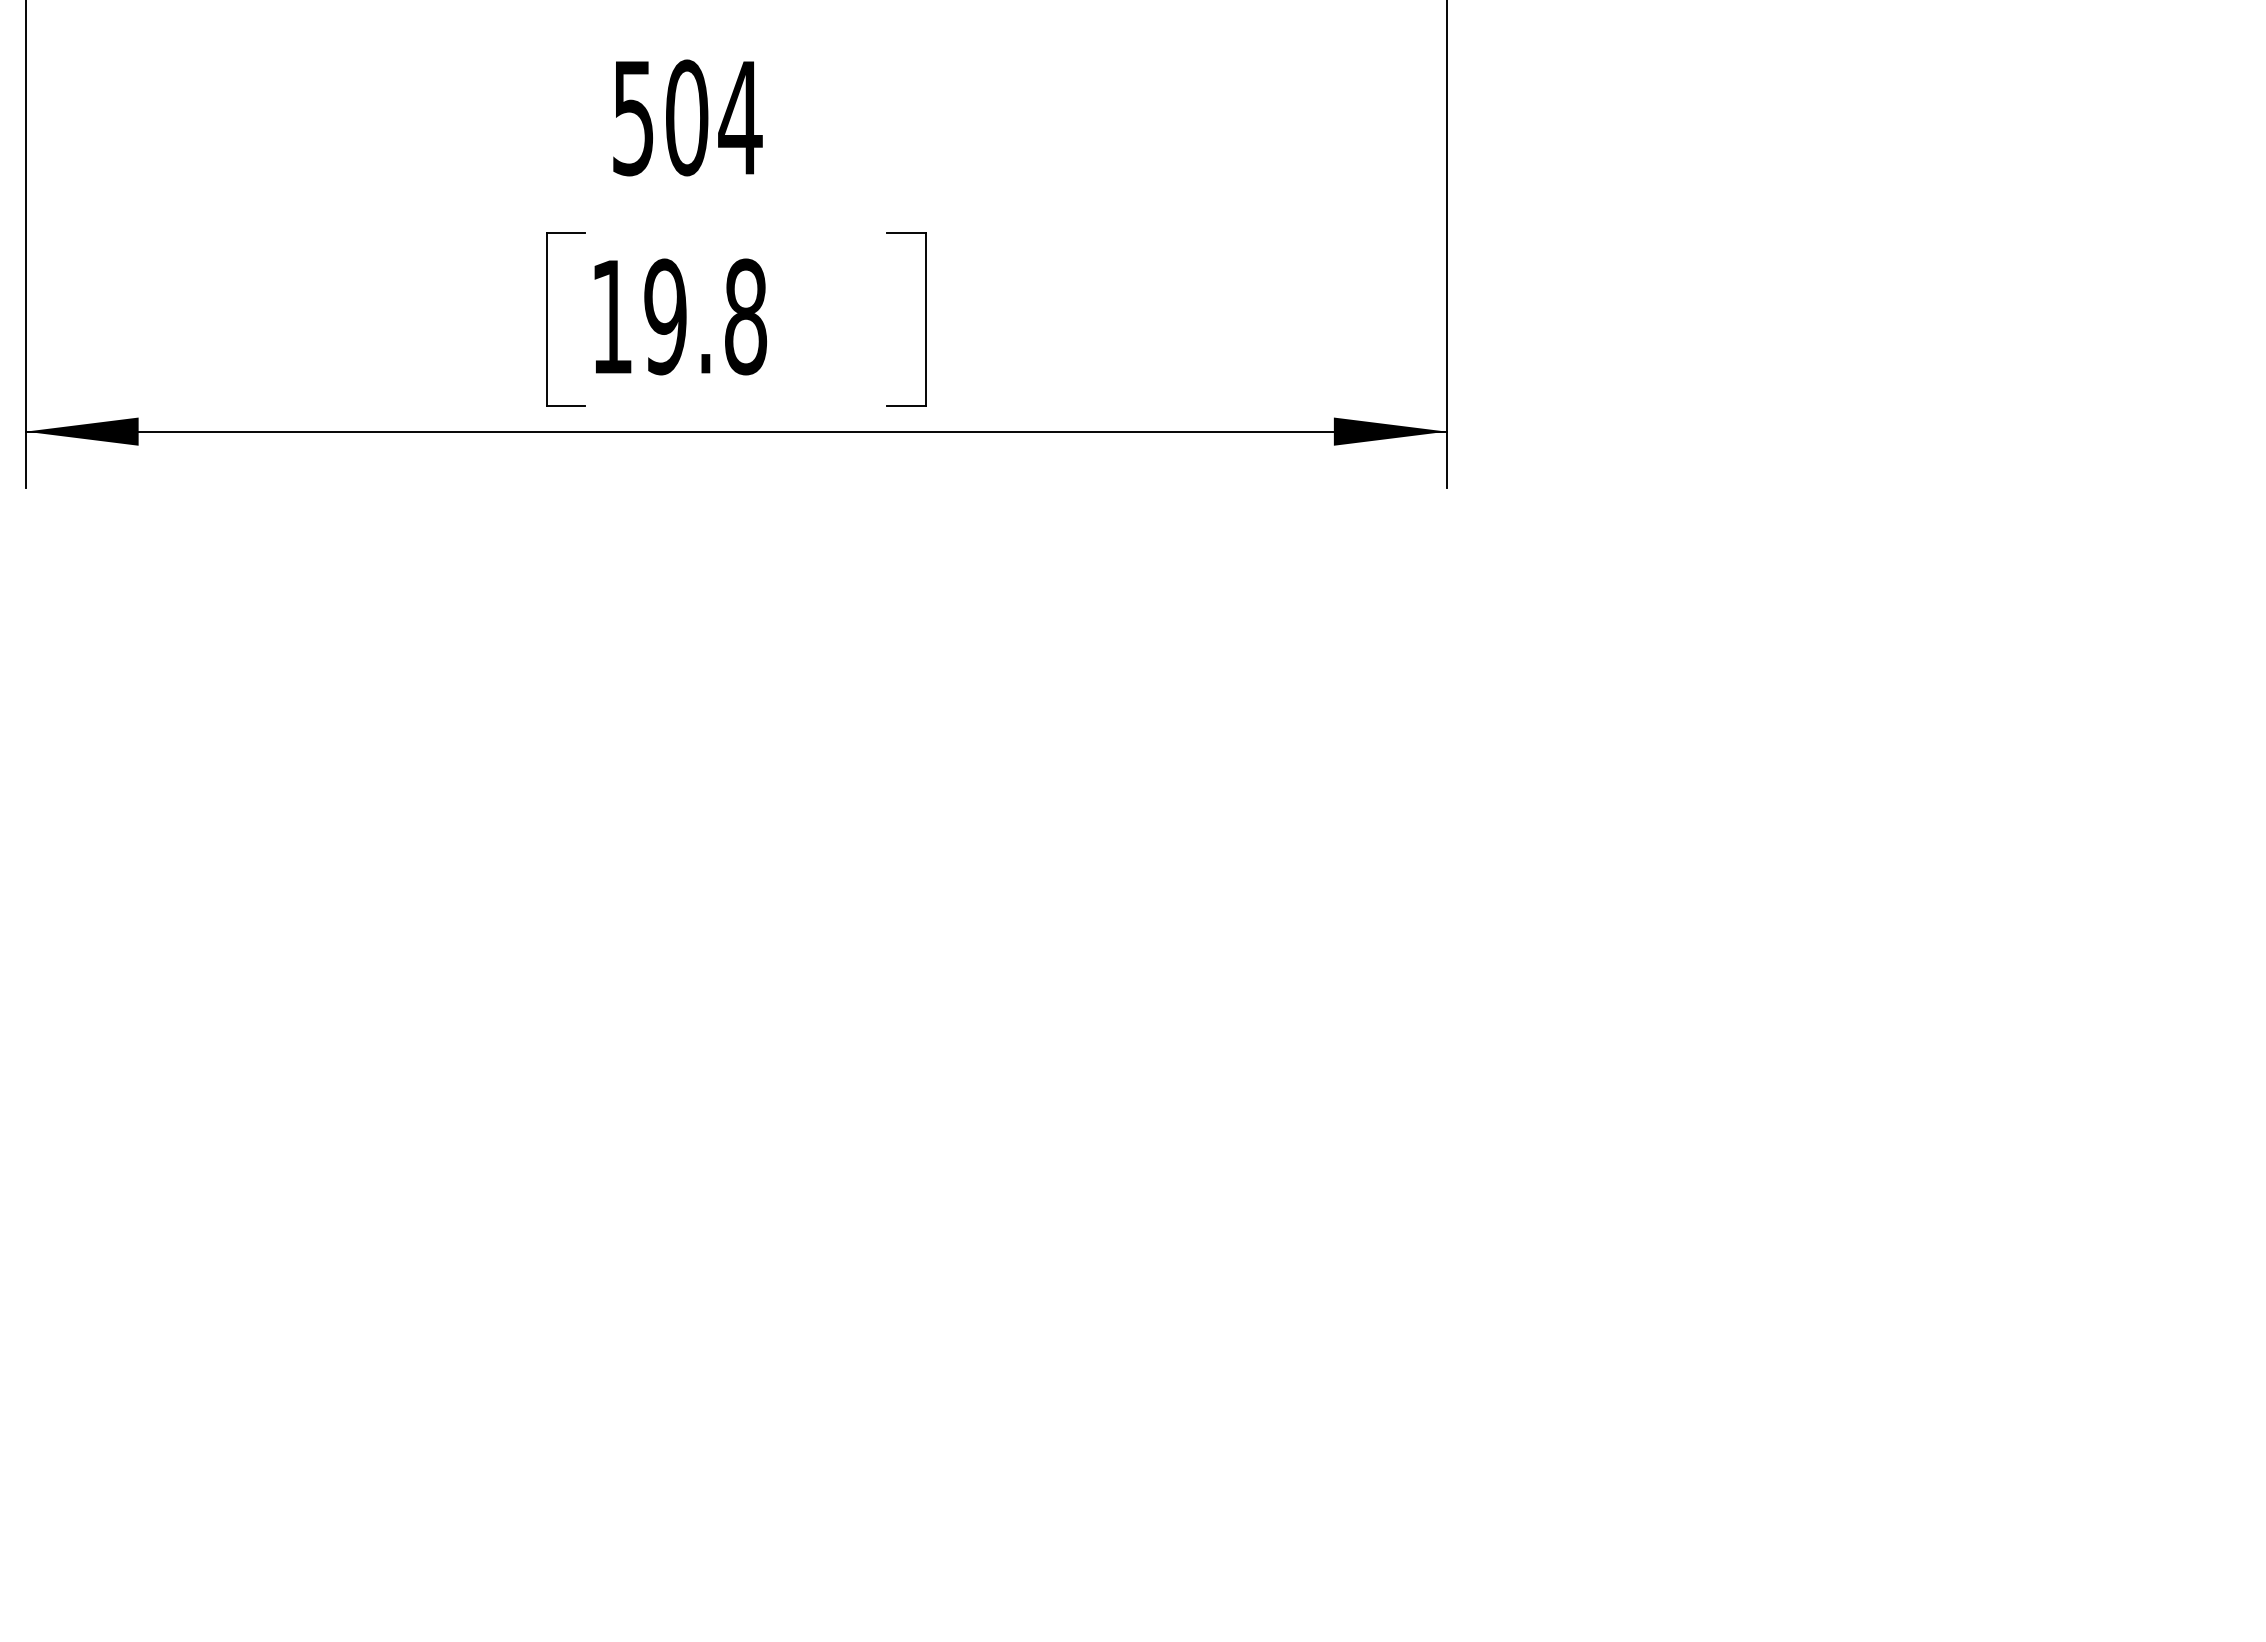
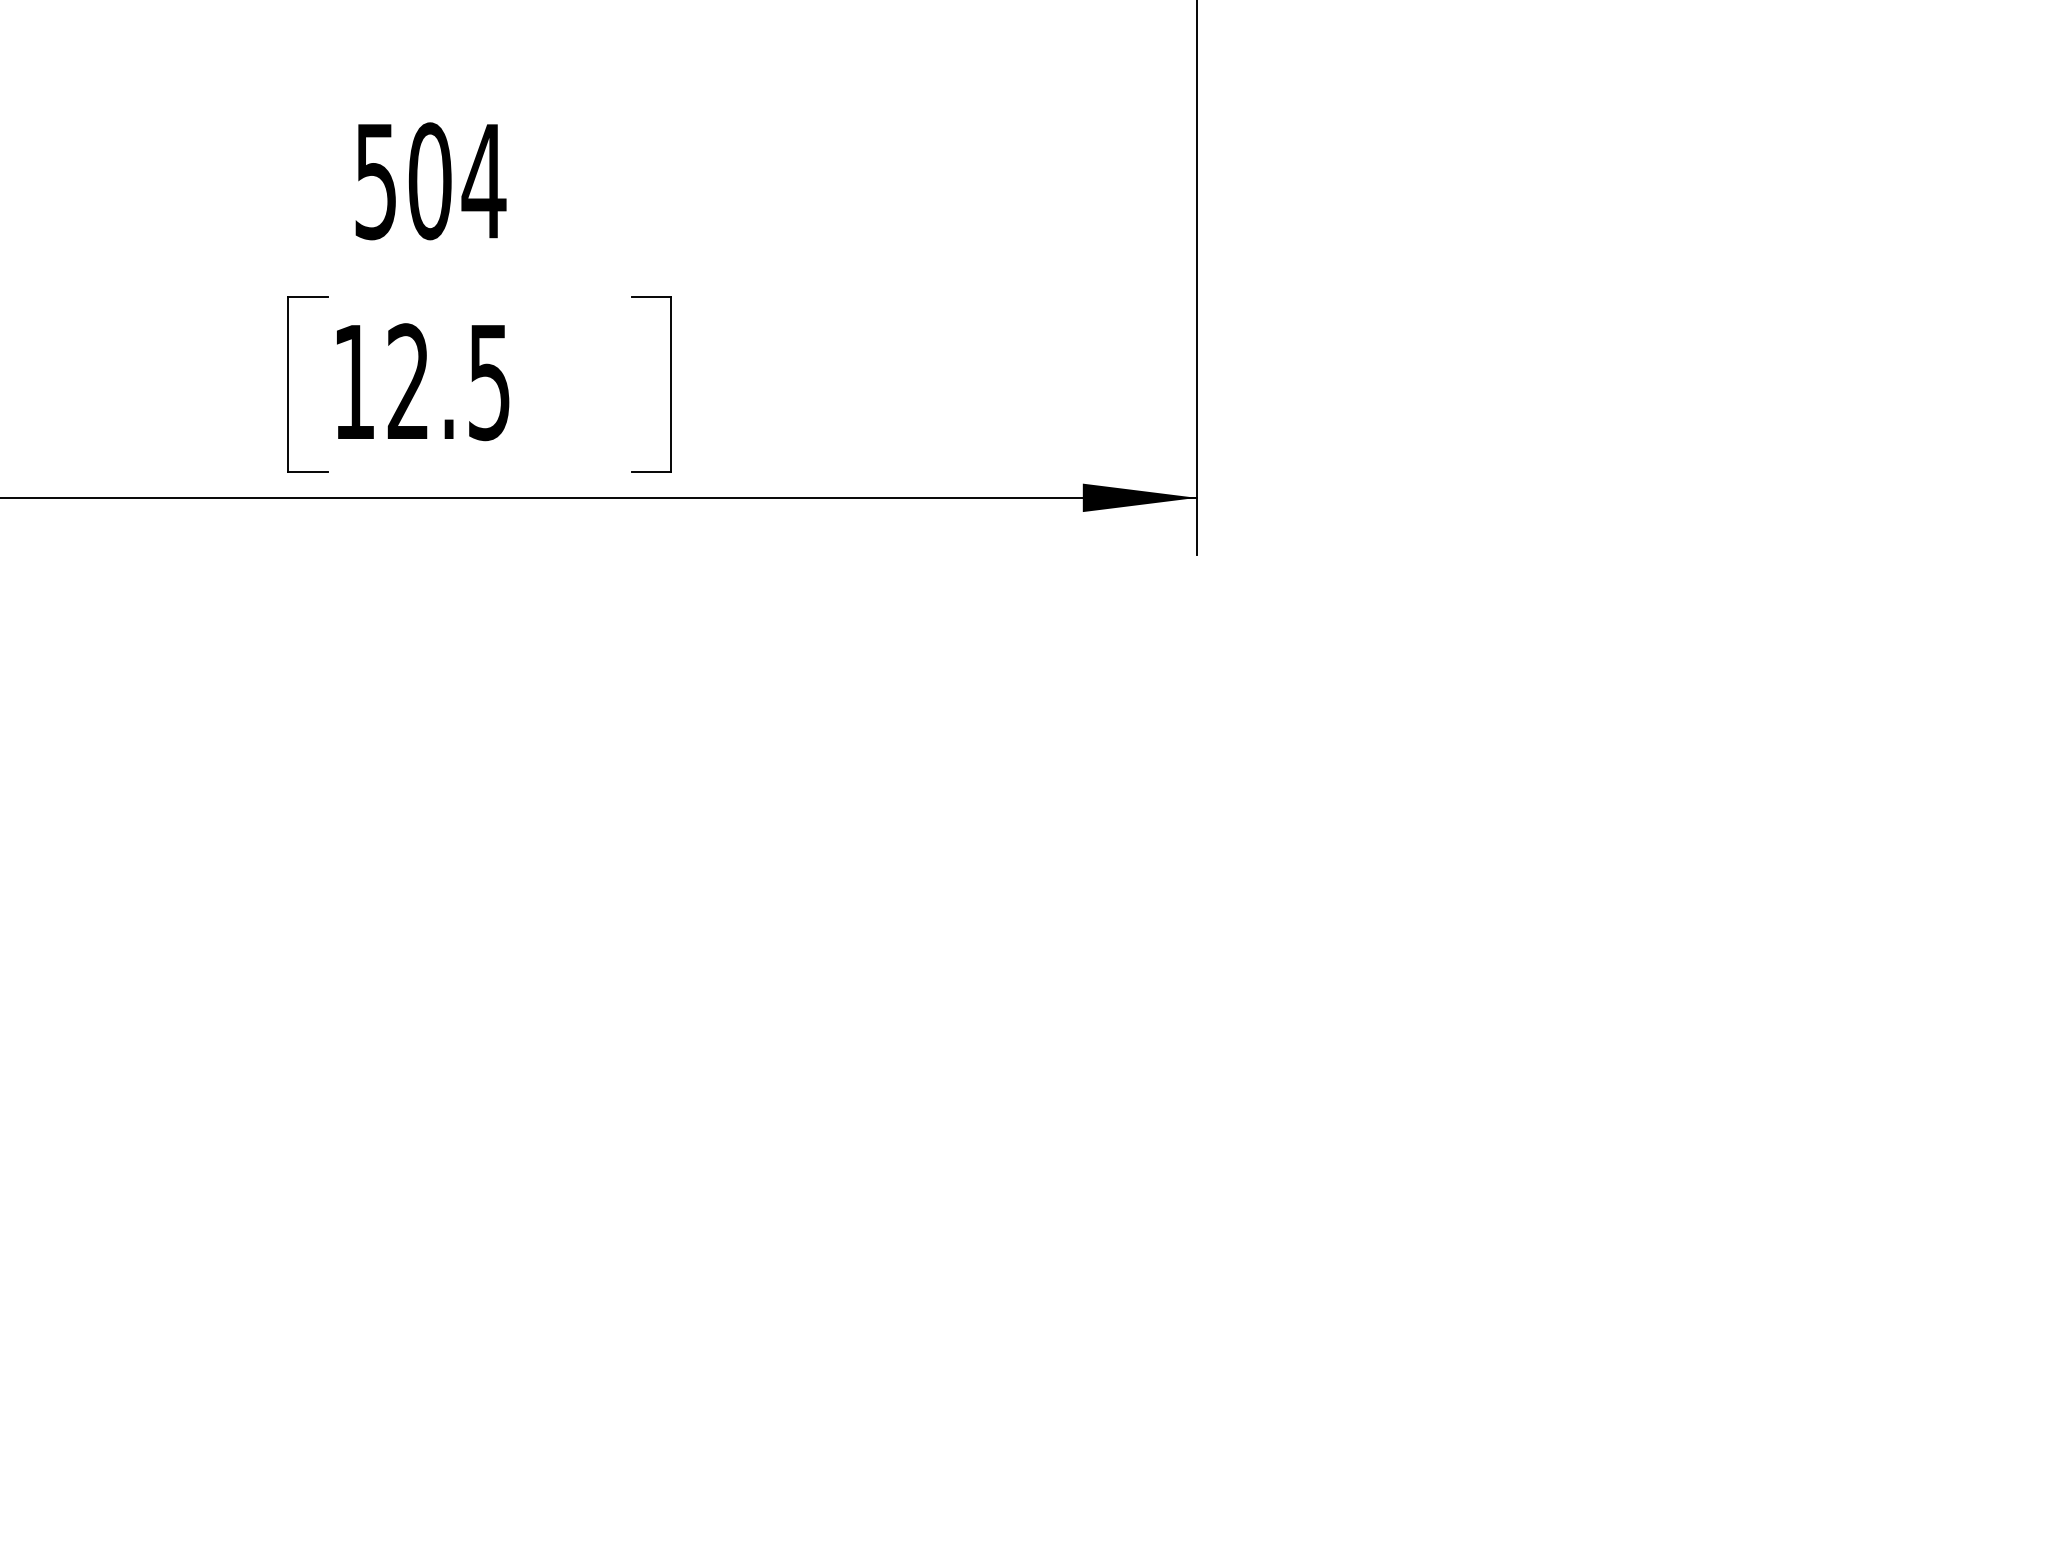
text: (705, 316) -> (448, 381), 19.8 -> 12.5

